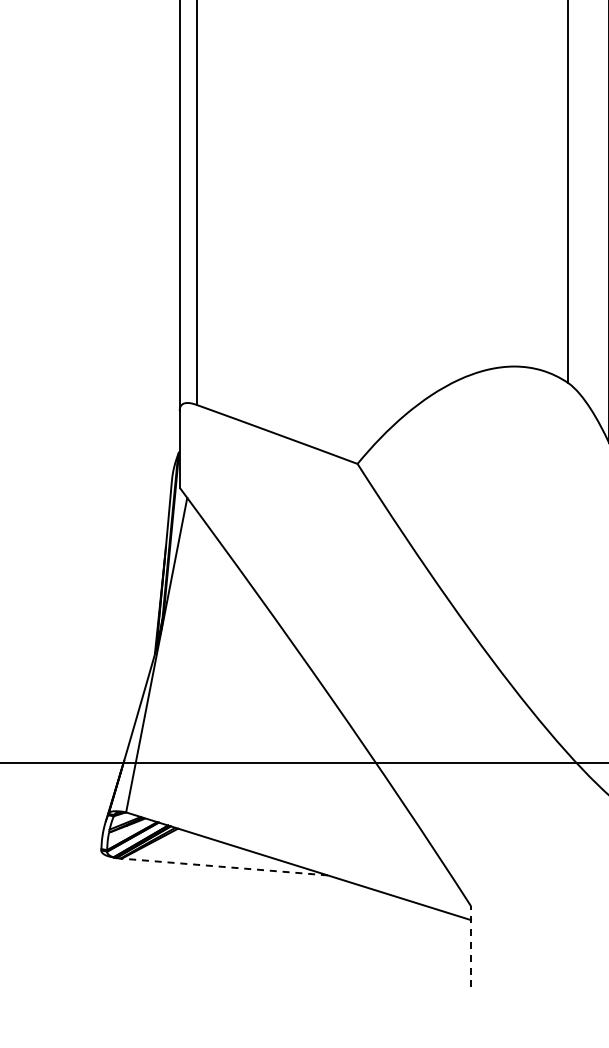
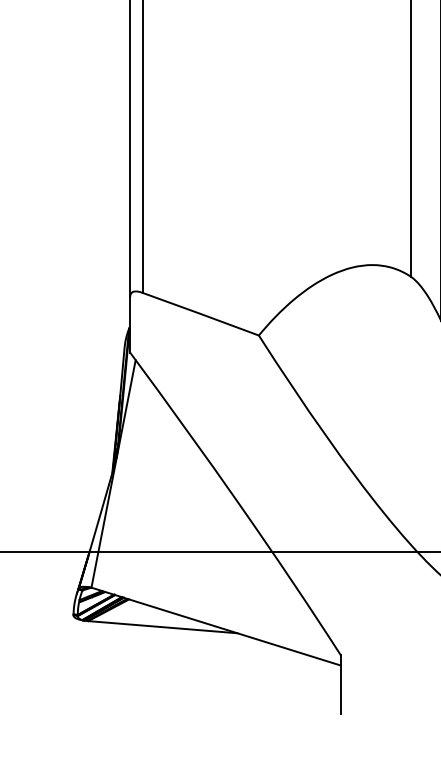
line: (224, 866) -> (162, 626), dashed -> solid
line: (471, 946) -> (341, 684), dashed -> solid

